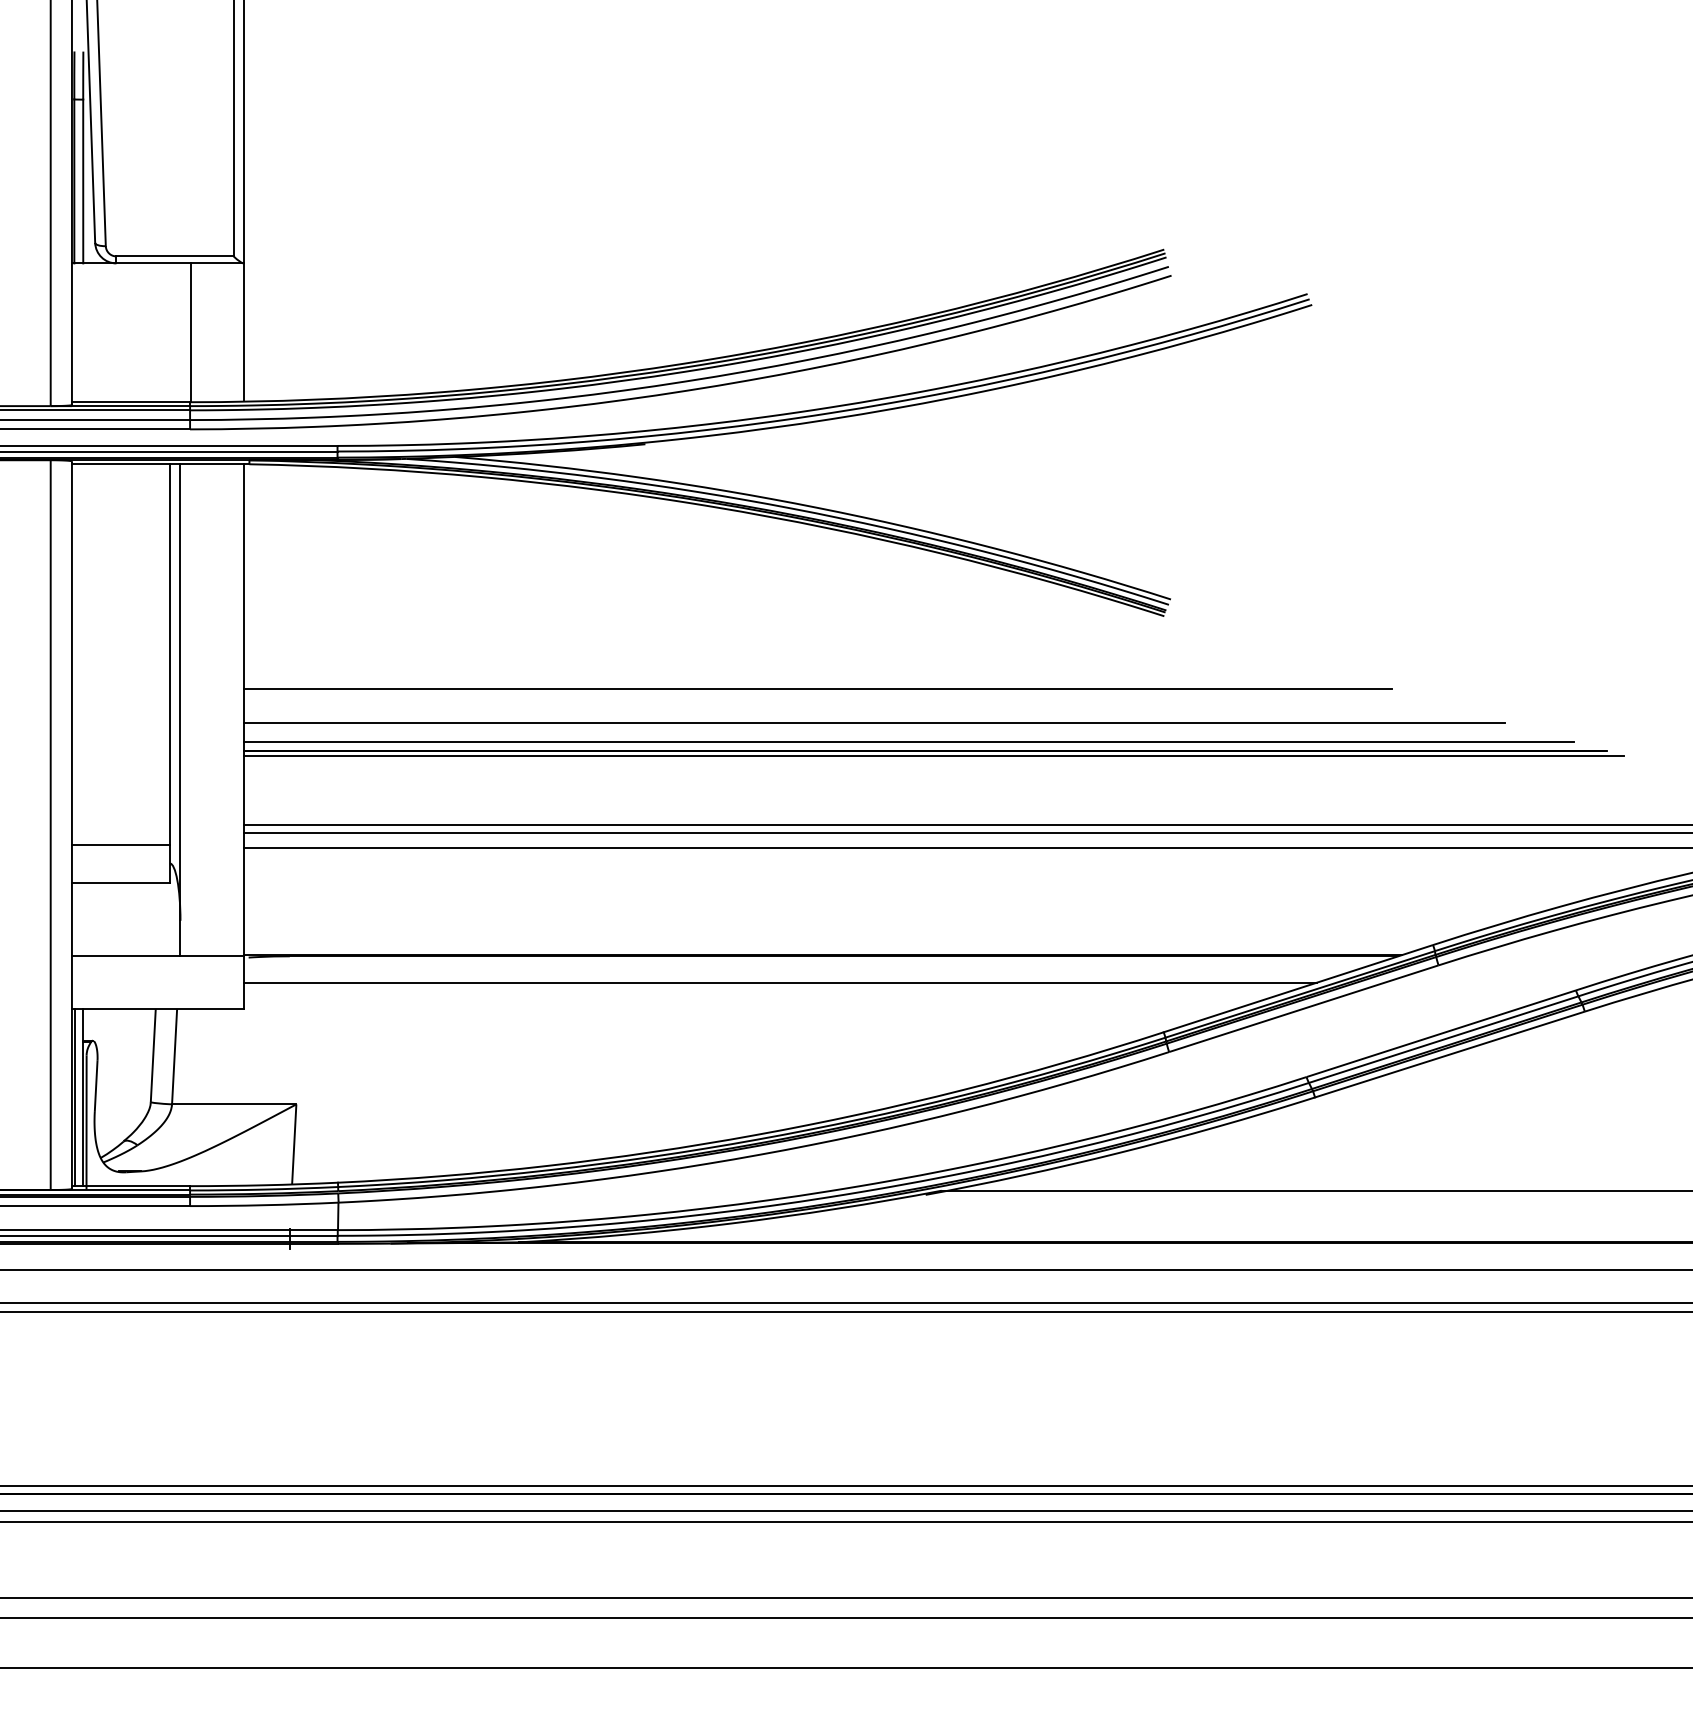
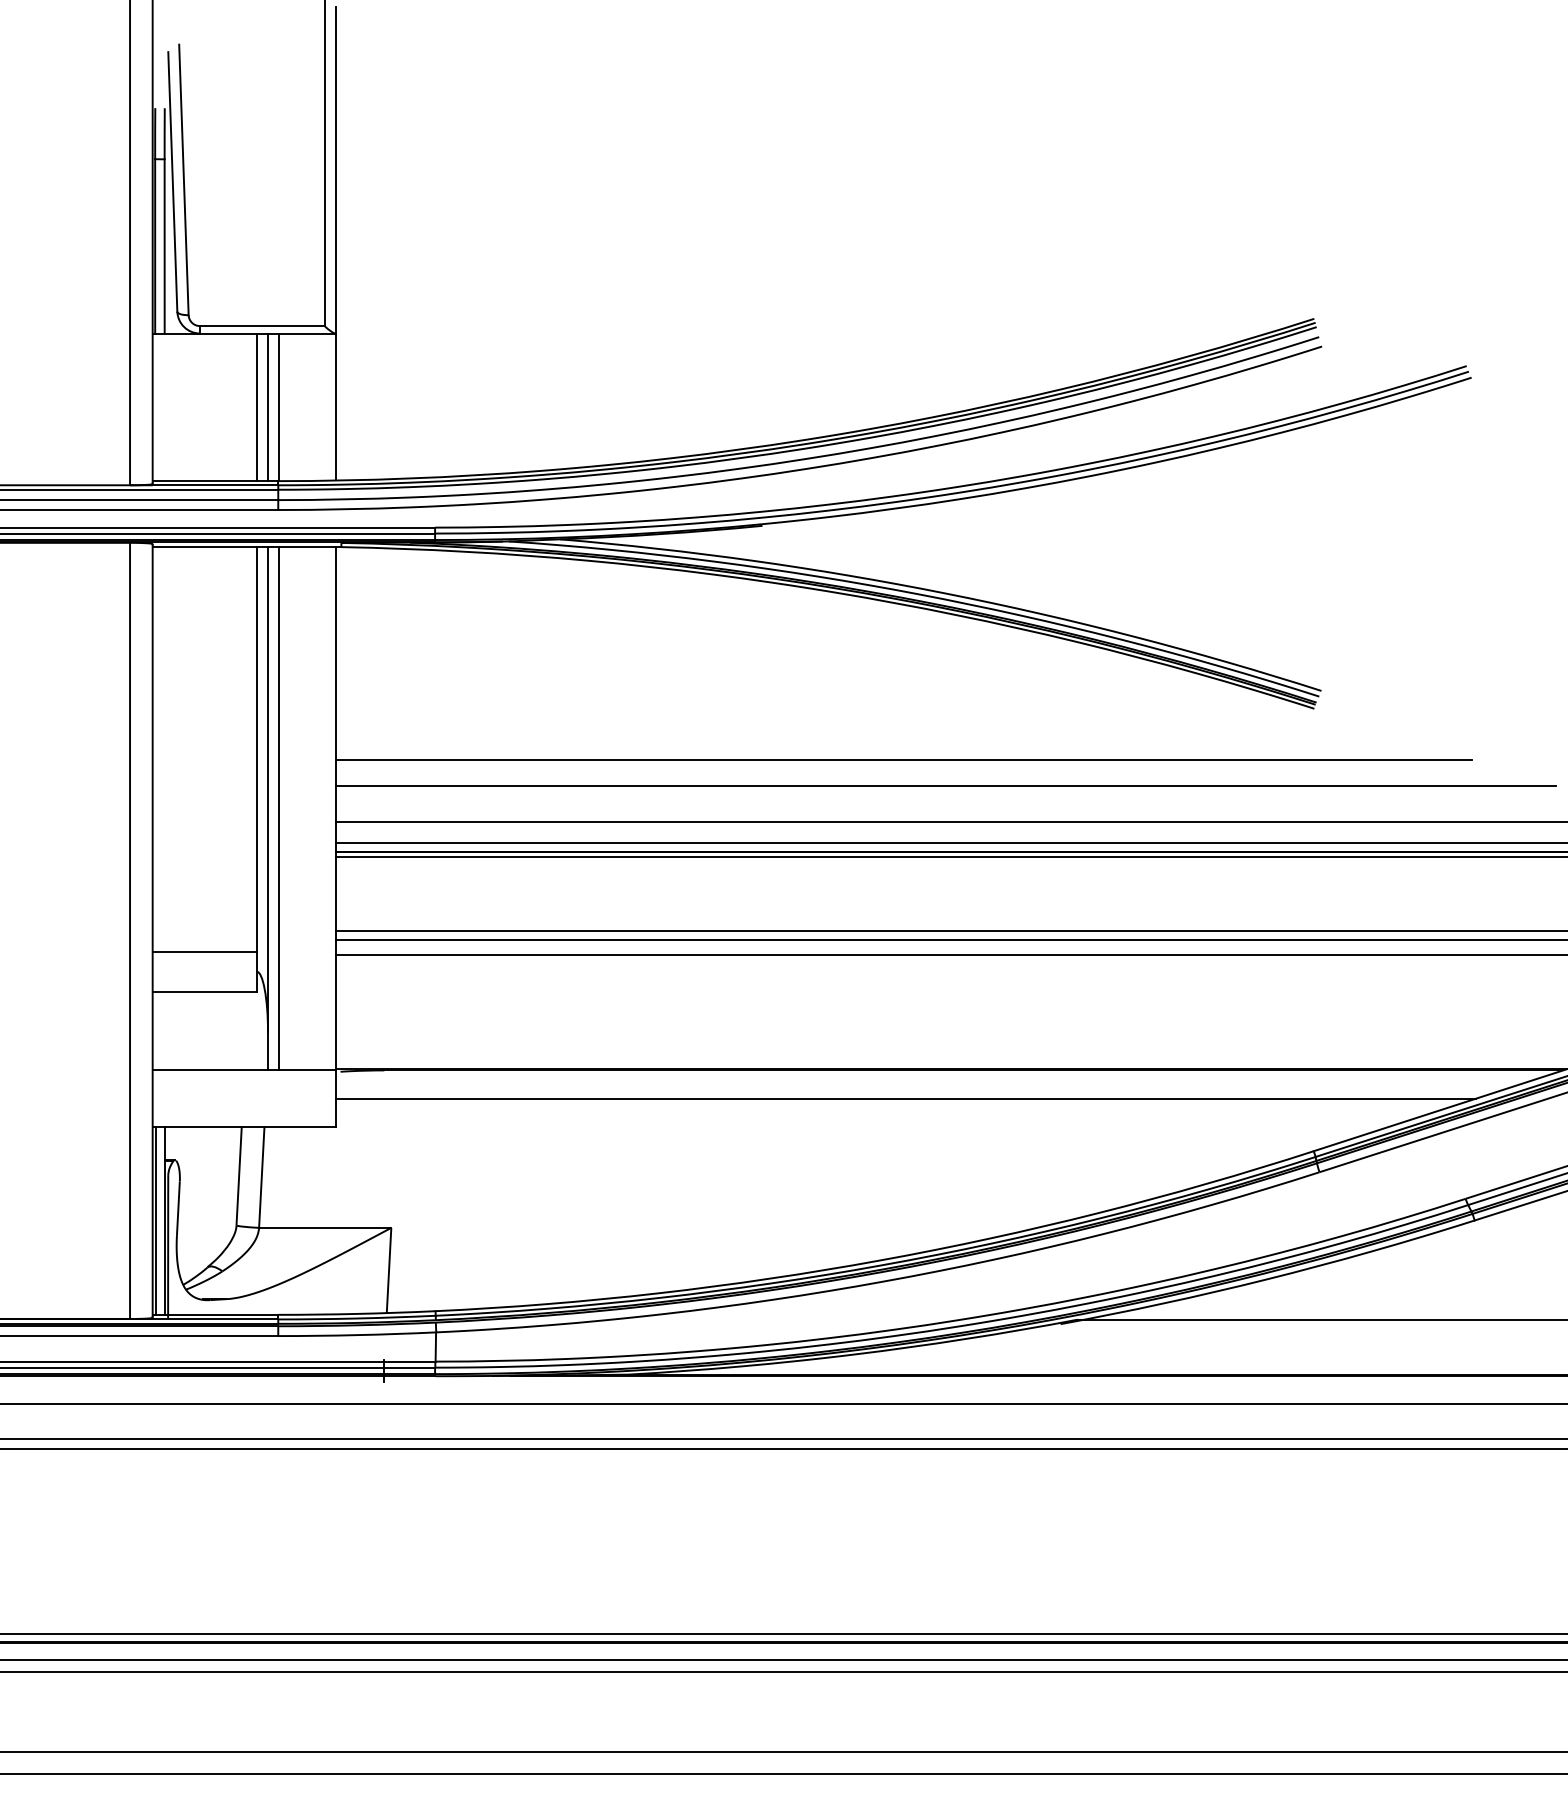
line: (169, 332) -> (256, 406), added
line: (180, 332) -> (268, 406), added
line: (778, 664) -> (904, 760), added
line: (191, 709) -> (279, 807), added

